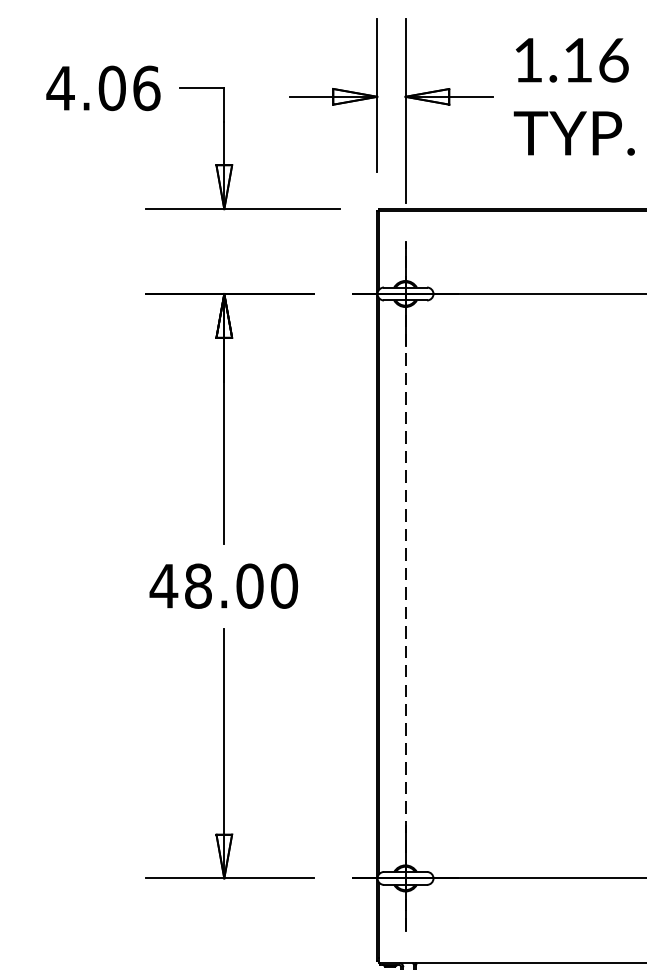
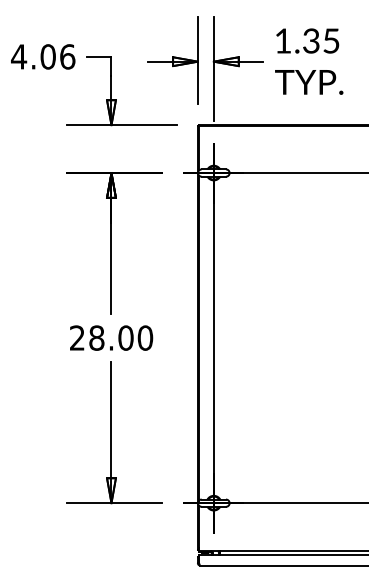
text: (596, 59) -> (321, 40), 1.16 -> 1.35
text: (164, 585) -> (77, 337), 48.00 -> 28.00
line: (404, 586) -> (213, 338), dashed -> solid

